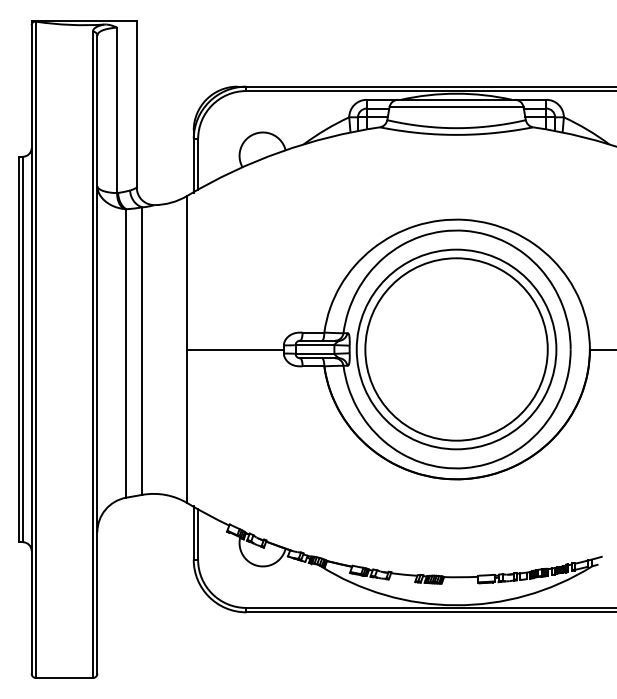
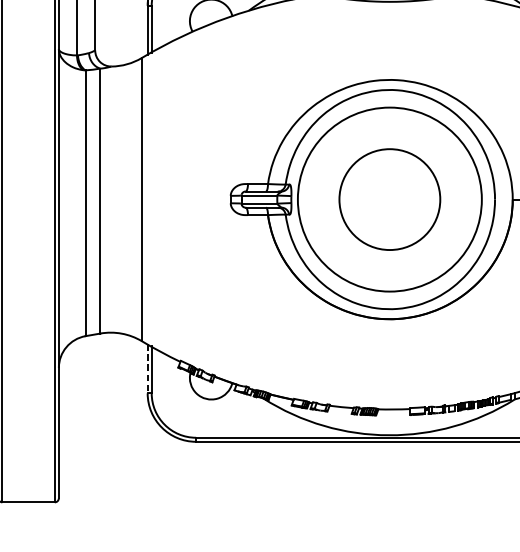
line: (235, 349) -> (186, 199), removed
circle: (456, 349) -> (389, 199), size x0.6
line: (193, 533) -> (147, 369), solid -> dashed

